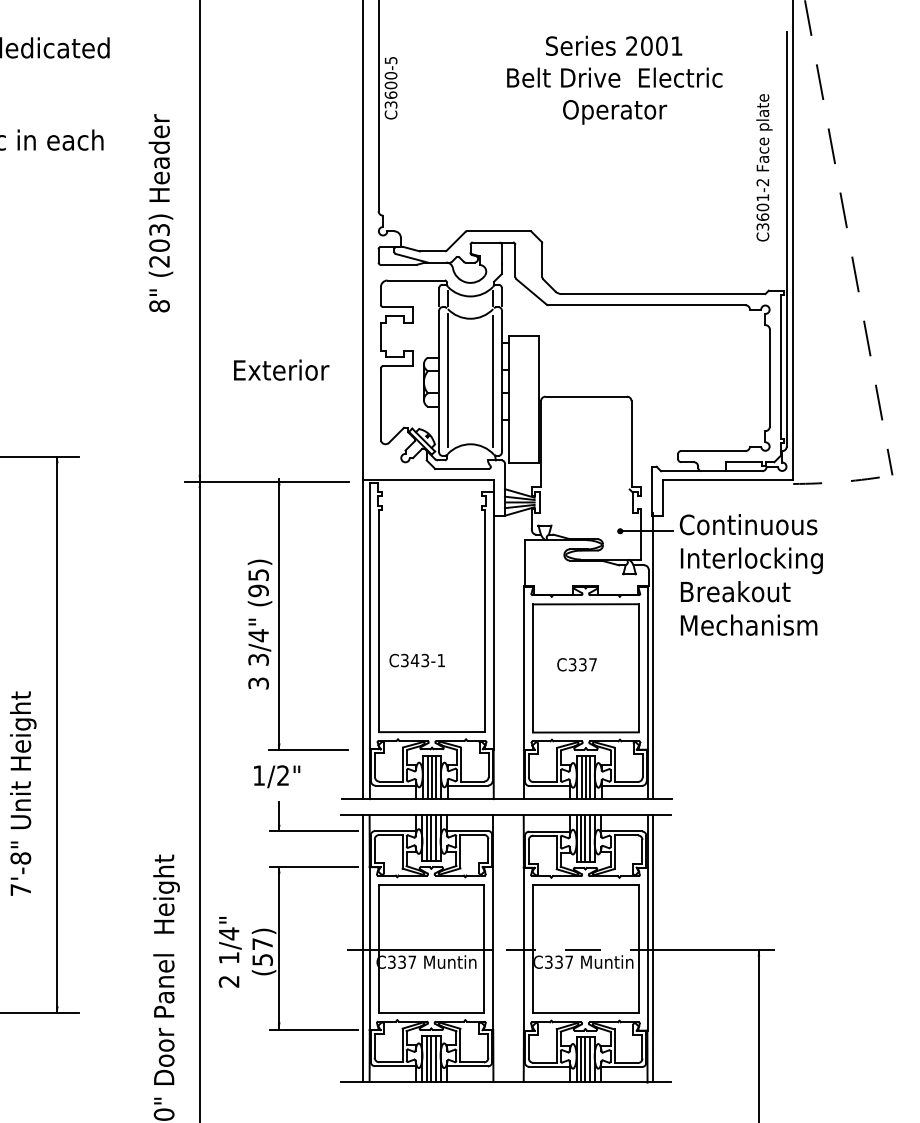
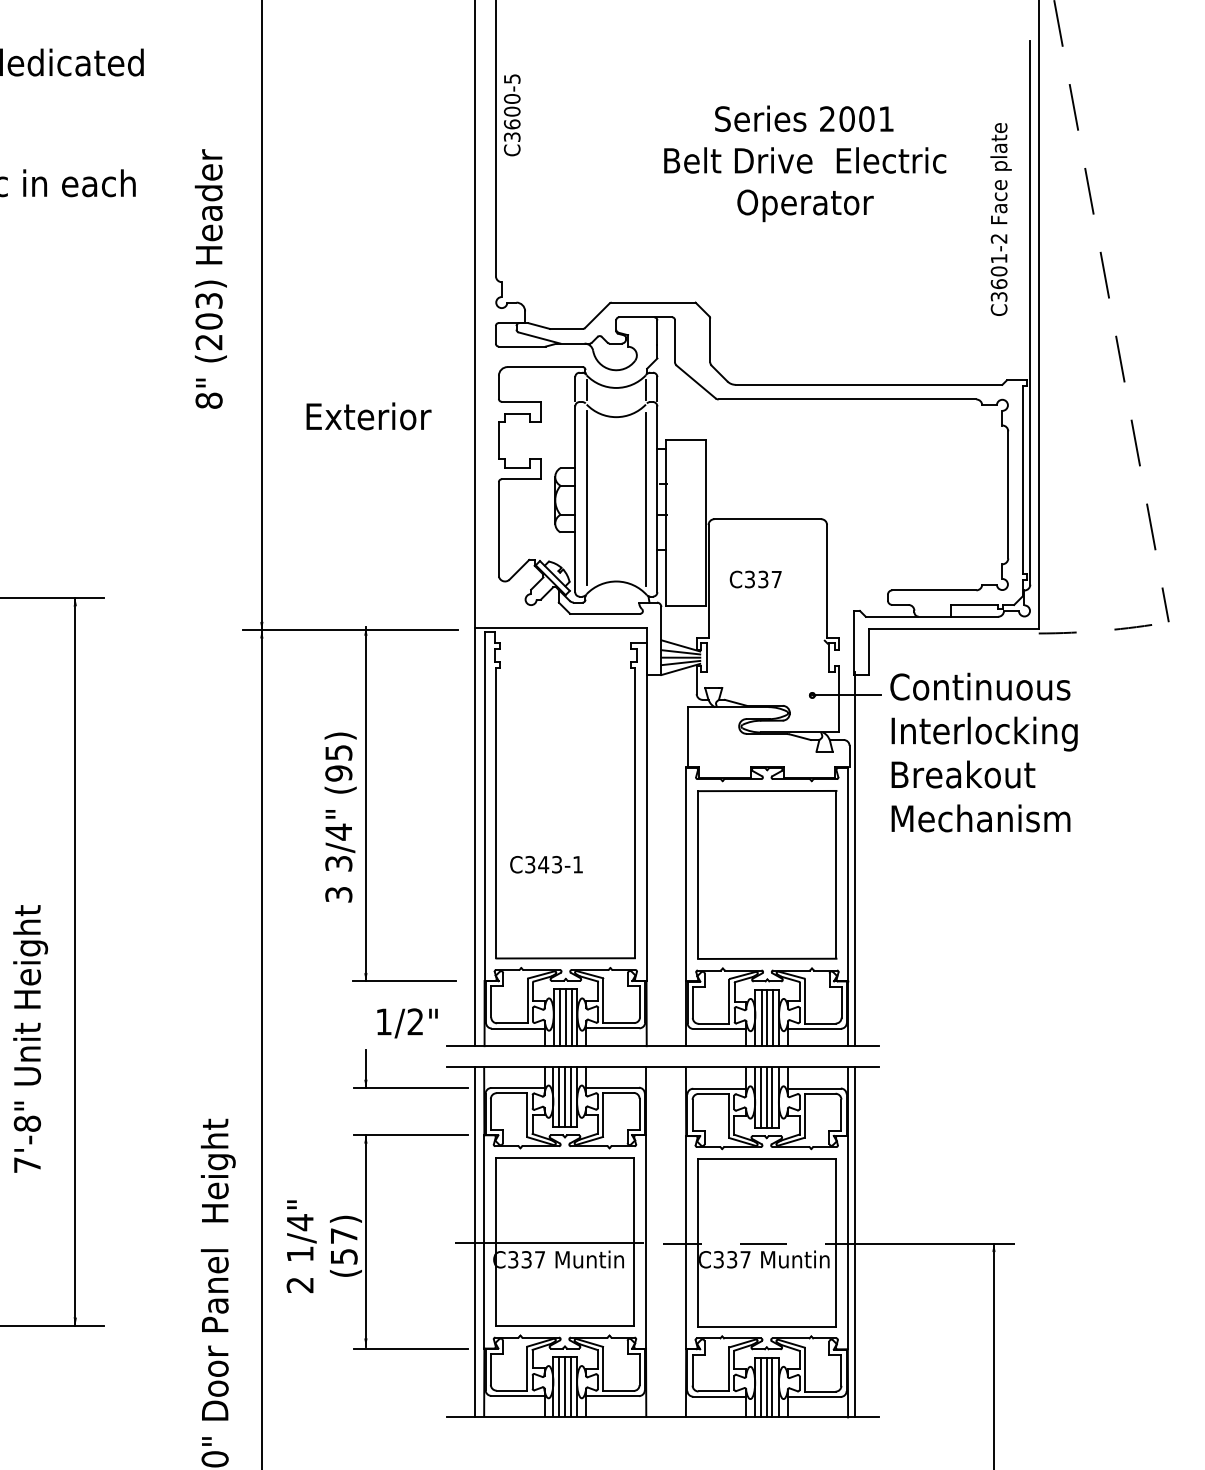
text: (614, 79) -> (804, 162), moved
text: (281, 369) -> (368, 415), moved
text: (576, 664) -> (755, 579), moved
text: (277, 776) -> (408, 1023), moved

